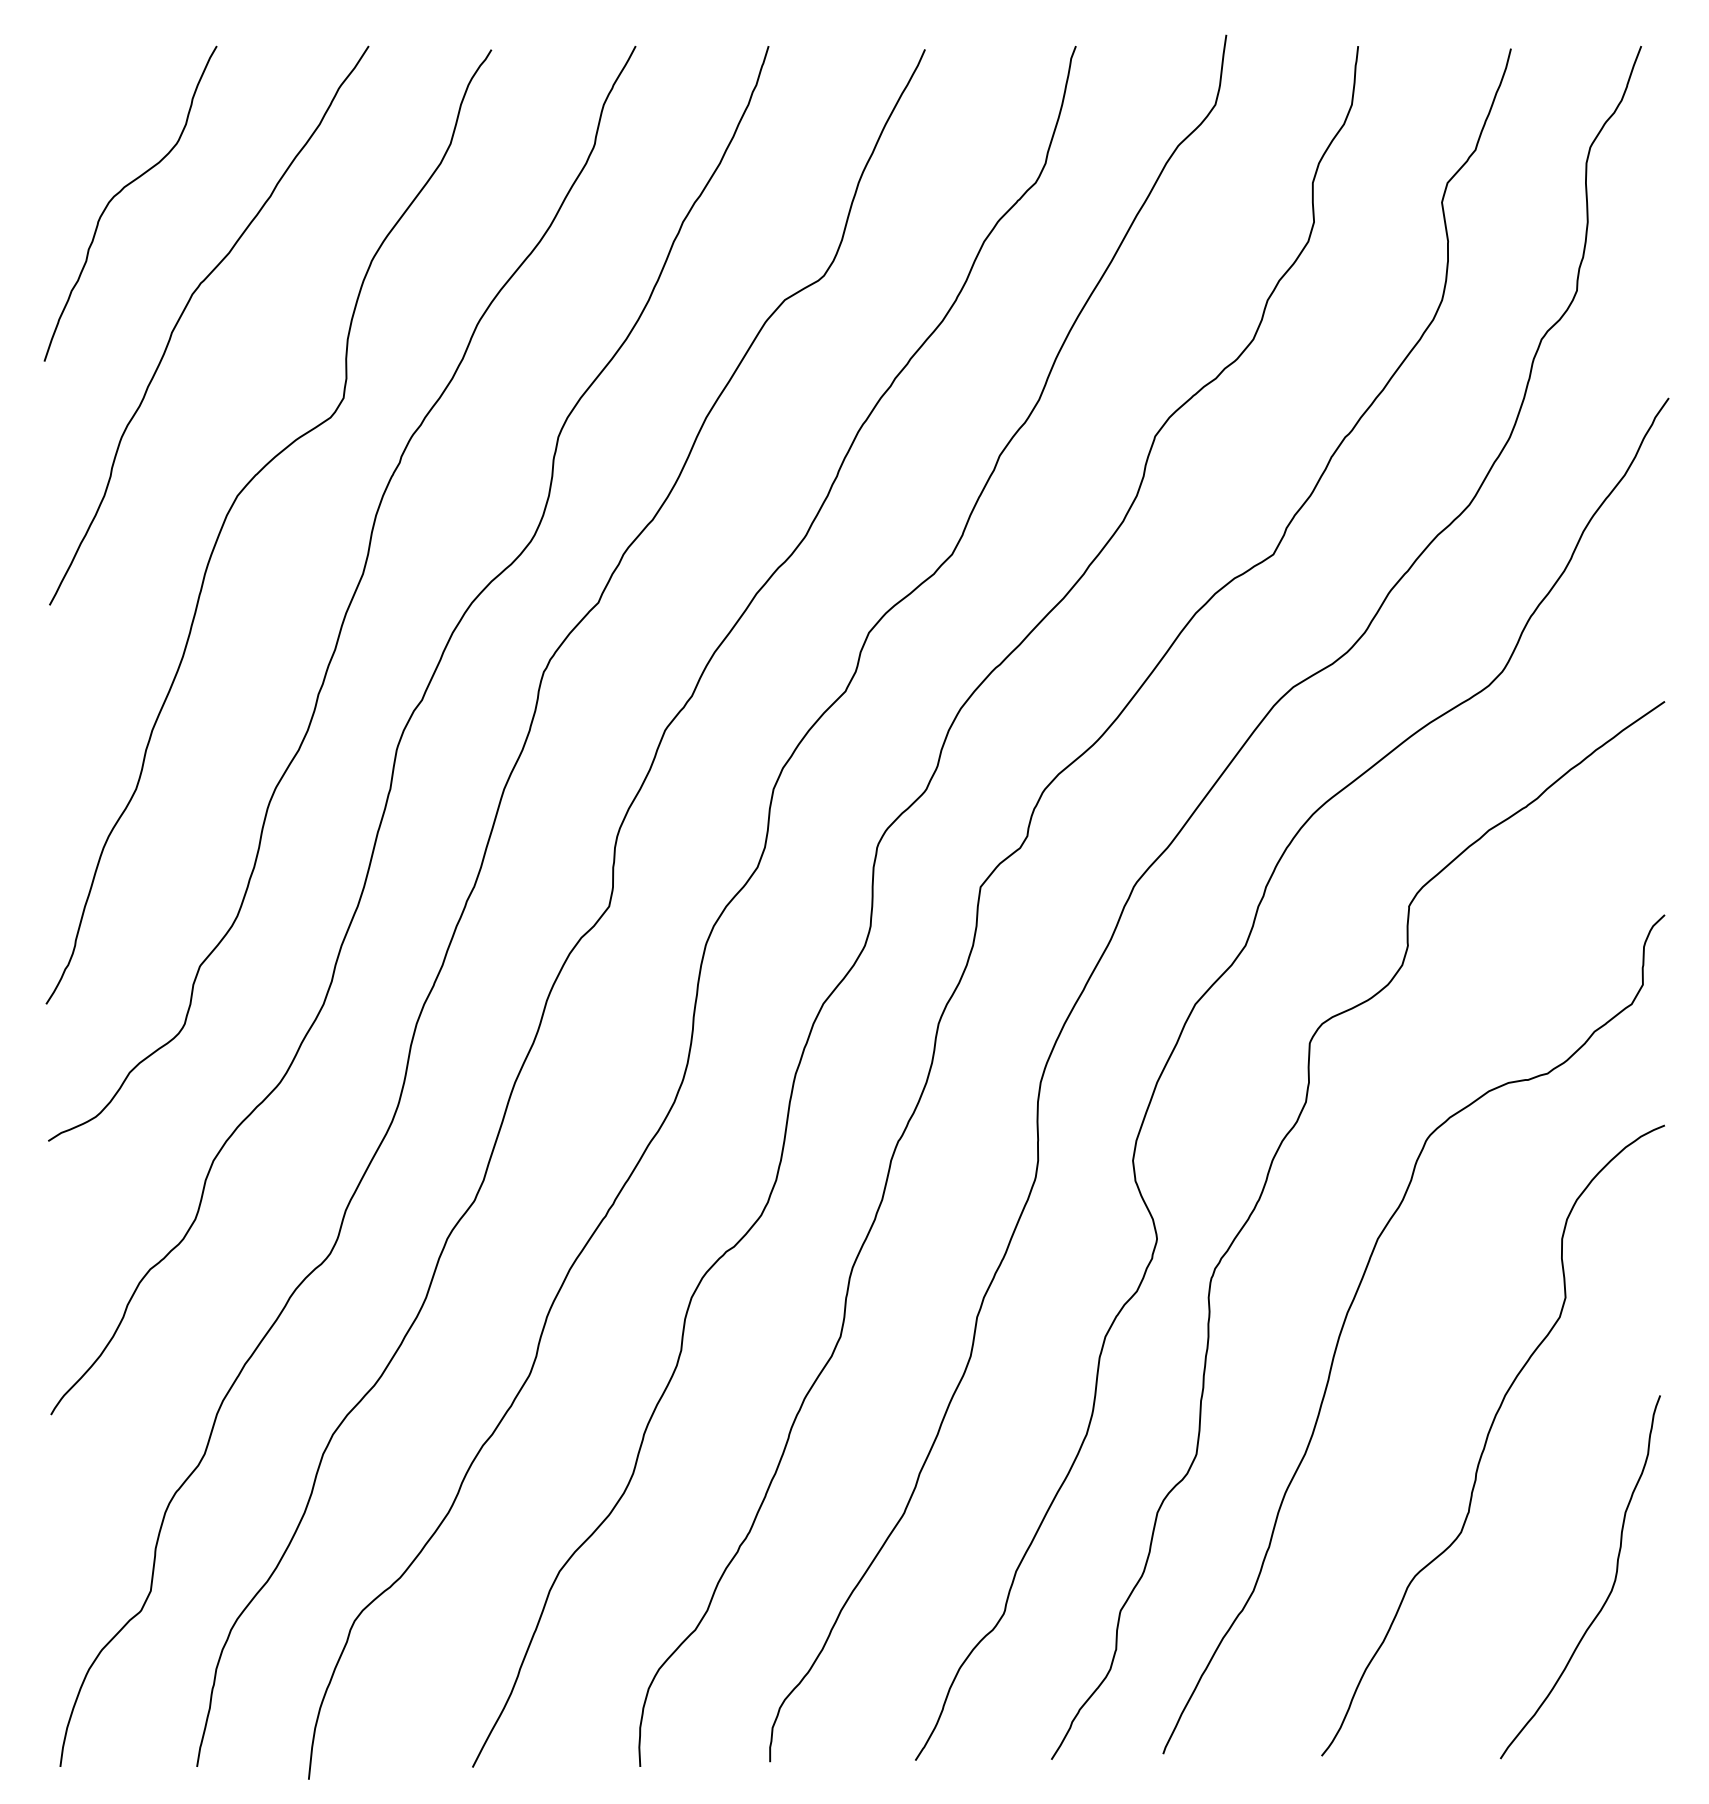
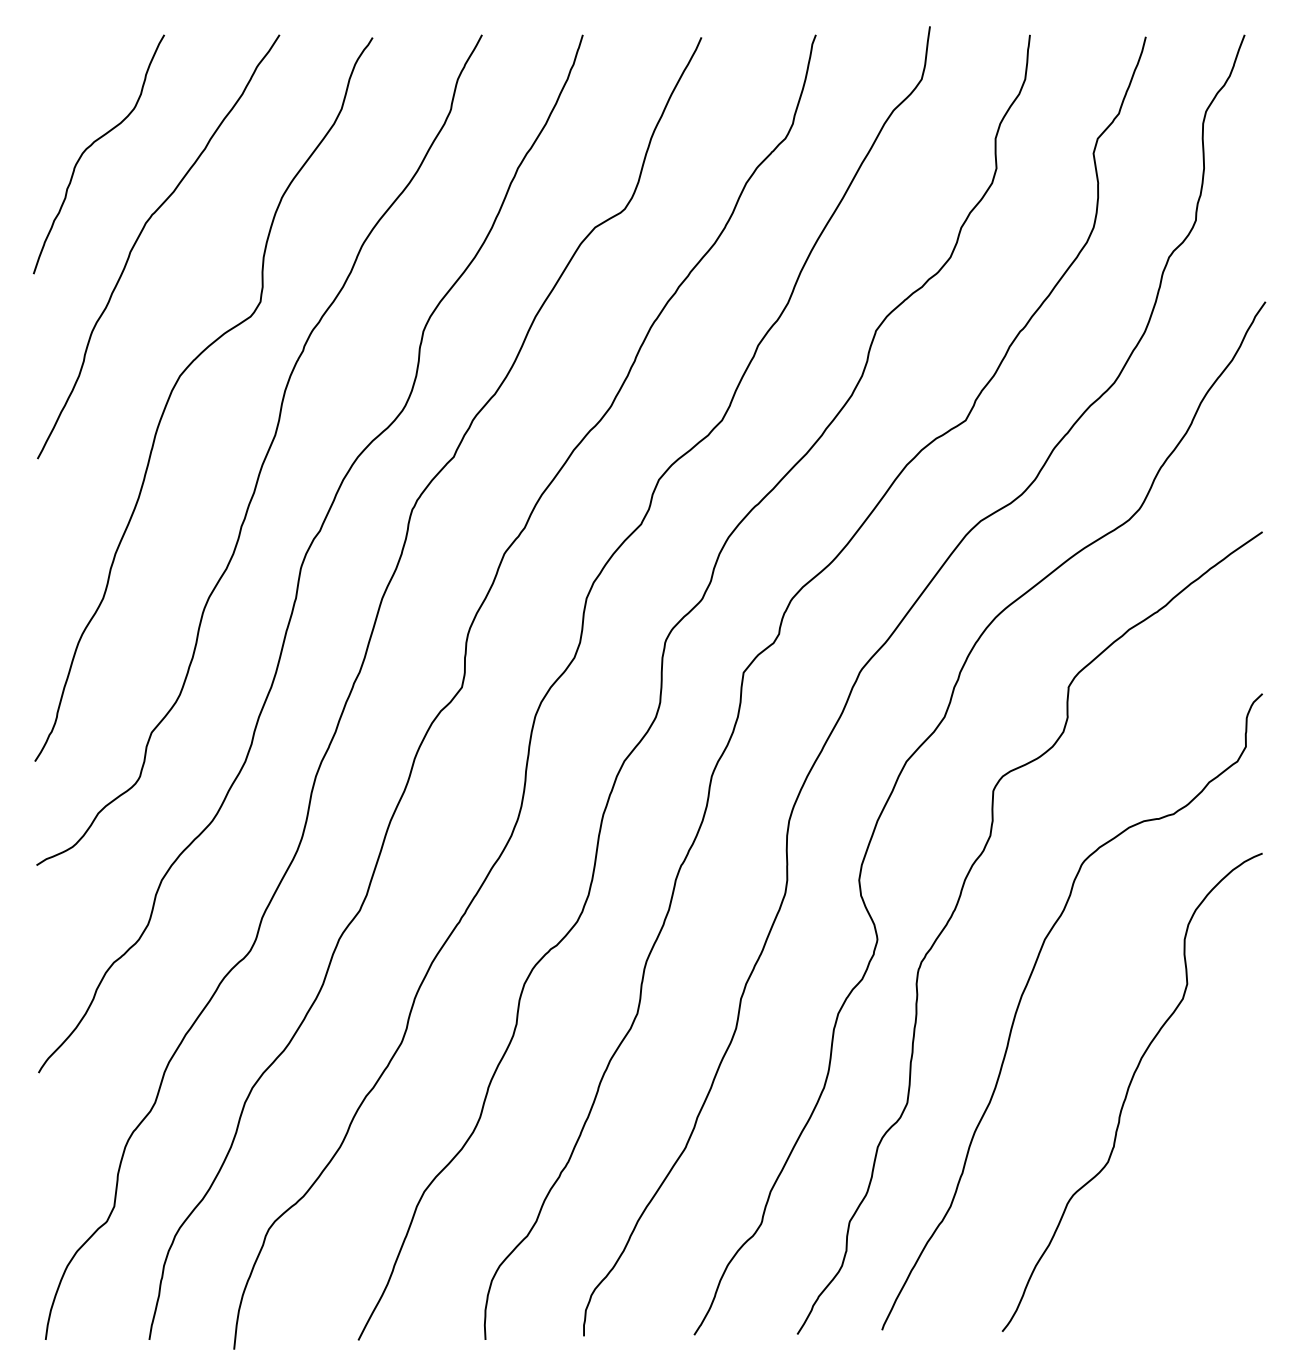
curve: (1611, 1587) -> (1222, 1203), removed

